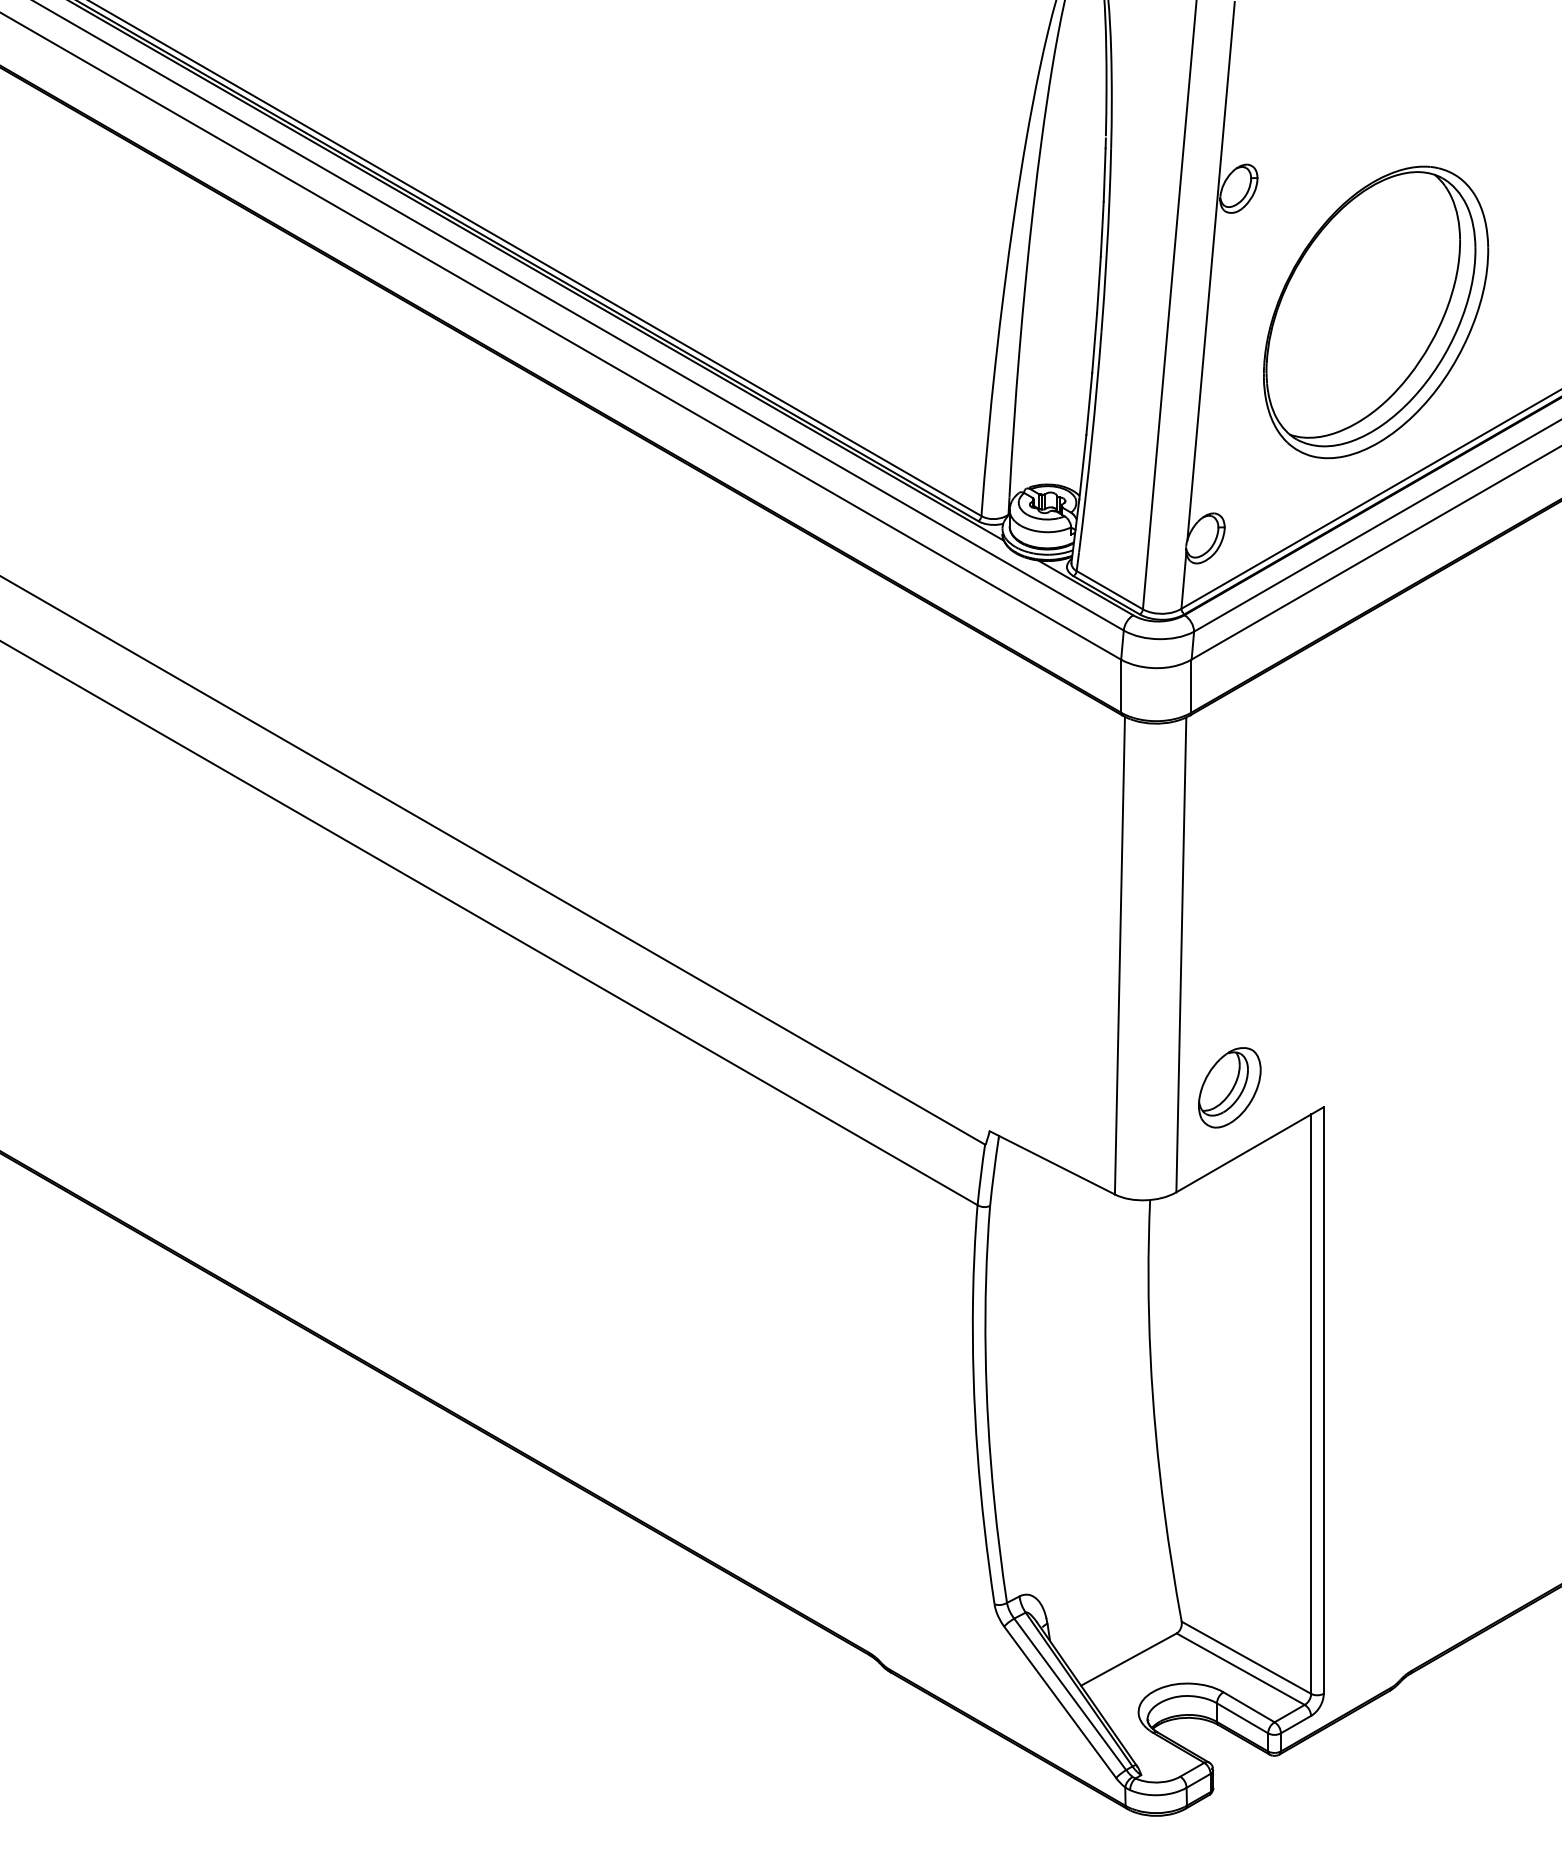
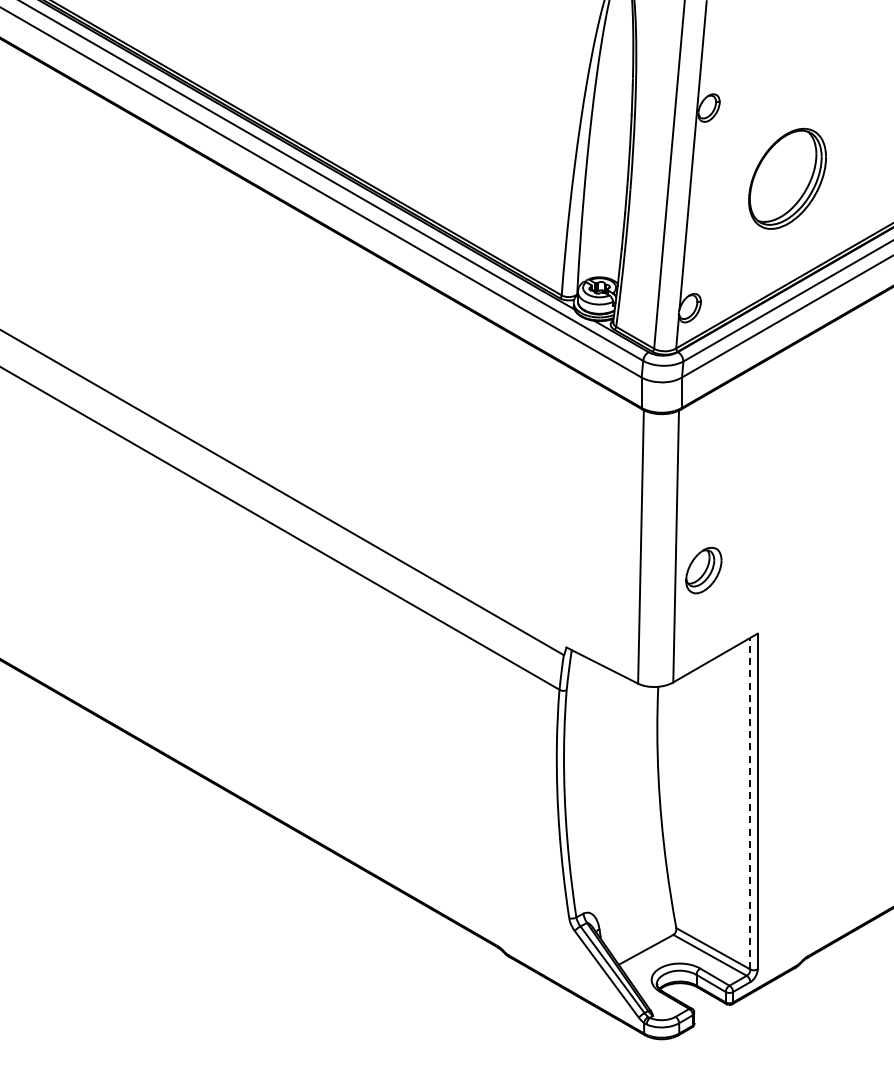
part: (1375, 311) -> (787, 178), size x0.6
part: (1229, 1087) -> (703, 570), moved
line: (1311, 1403) -> (750, 803), solid -> dashed

